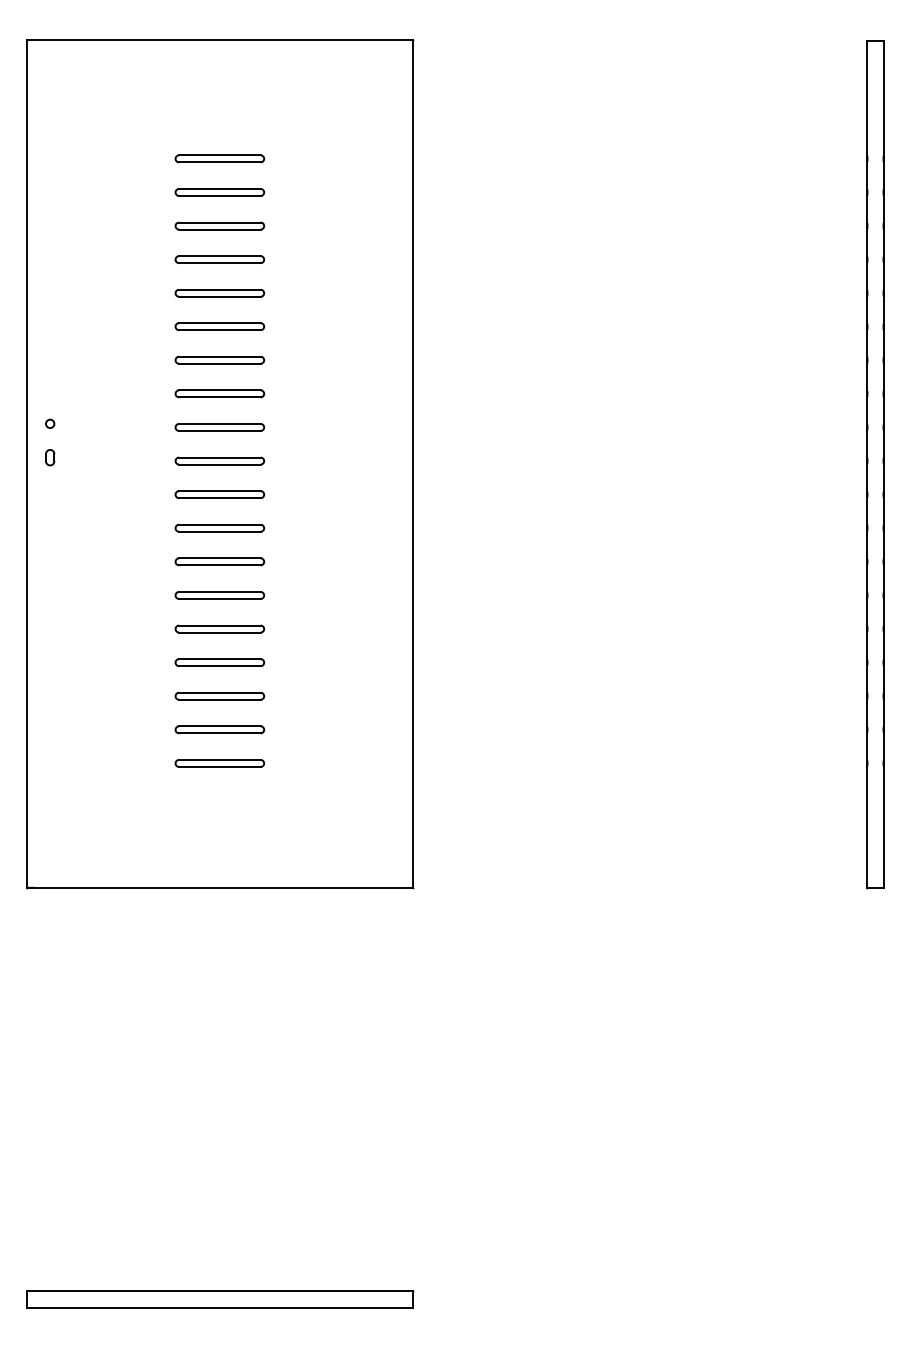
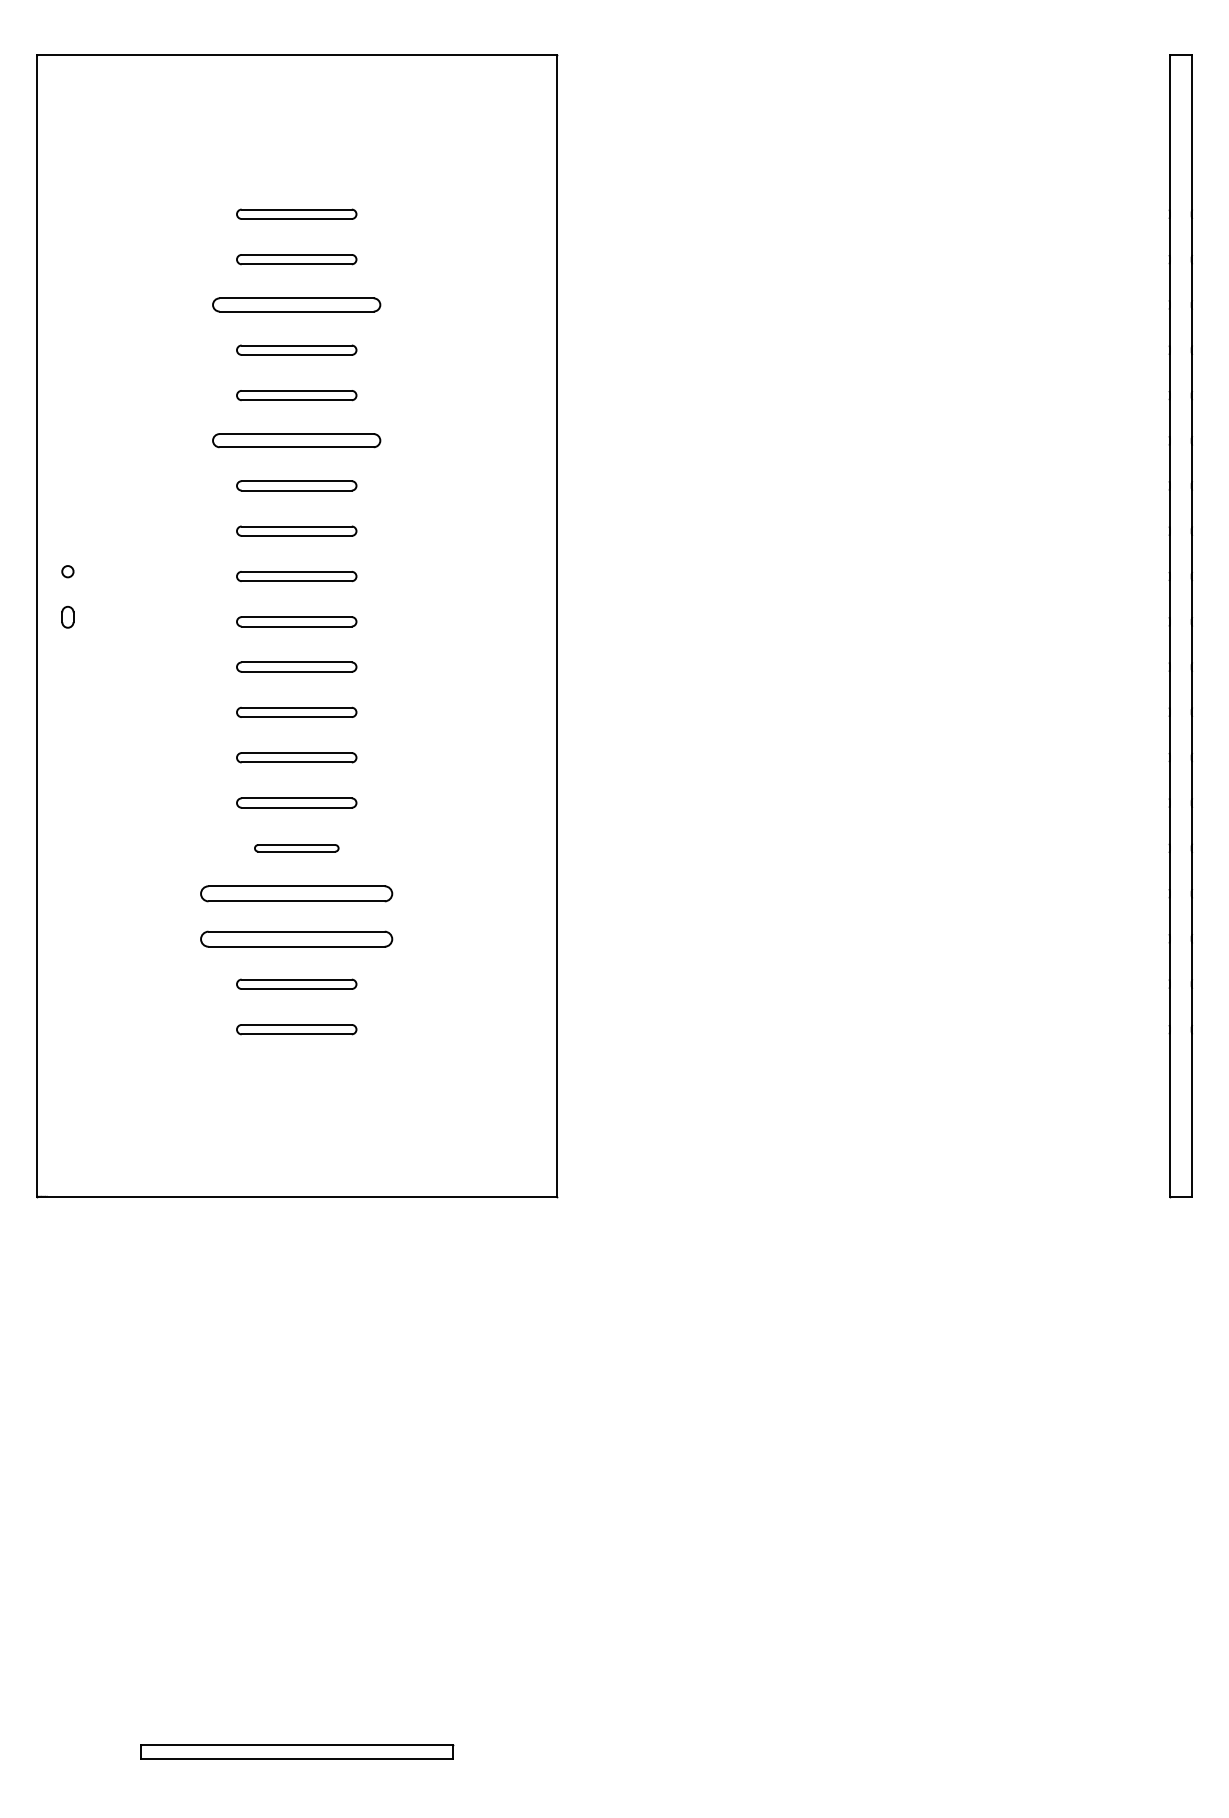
part: (219, 225) -> (296, 304), size x1.4
part: (219, 326) -> (296, 440), size x1.4
part: (219, 628) -> (296, 847), size x0.7
part: (219, 662) -> (296, 893), size x1.6
part: (219, 695) -> (296, 937), size x1.6
part: (220, 1299) -> (297, 1752), size x0.6

